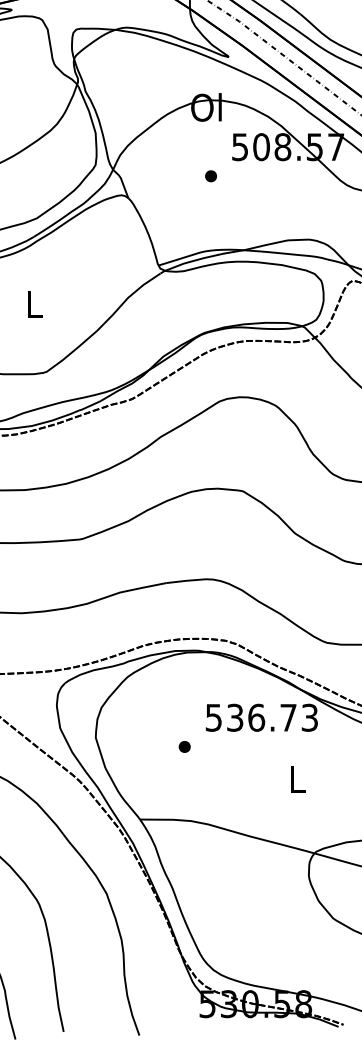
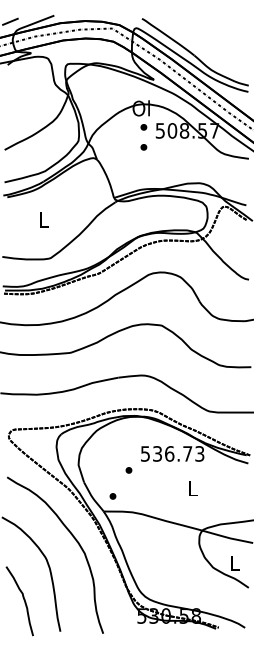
part: (210, 141) -> (143, 127), added
part: (155, 793) -> (112, 496), added

